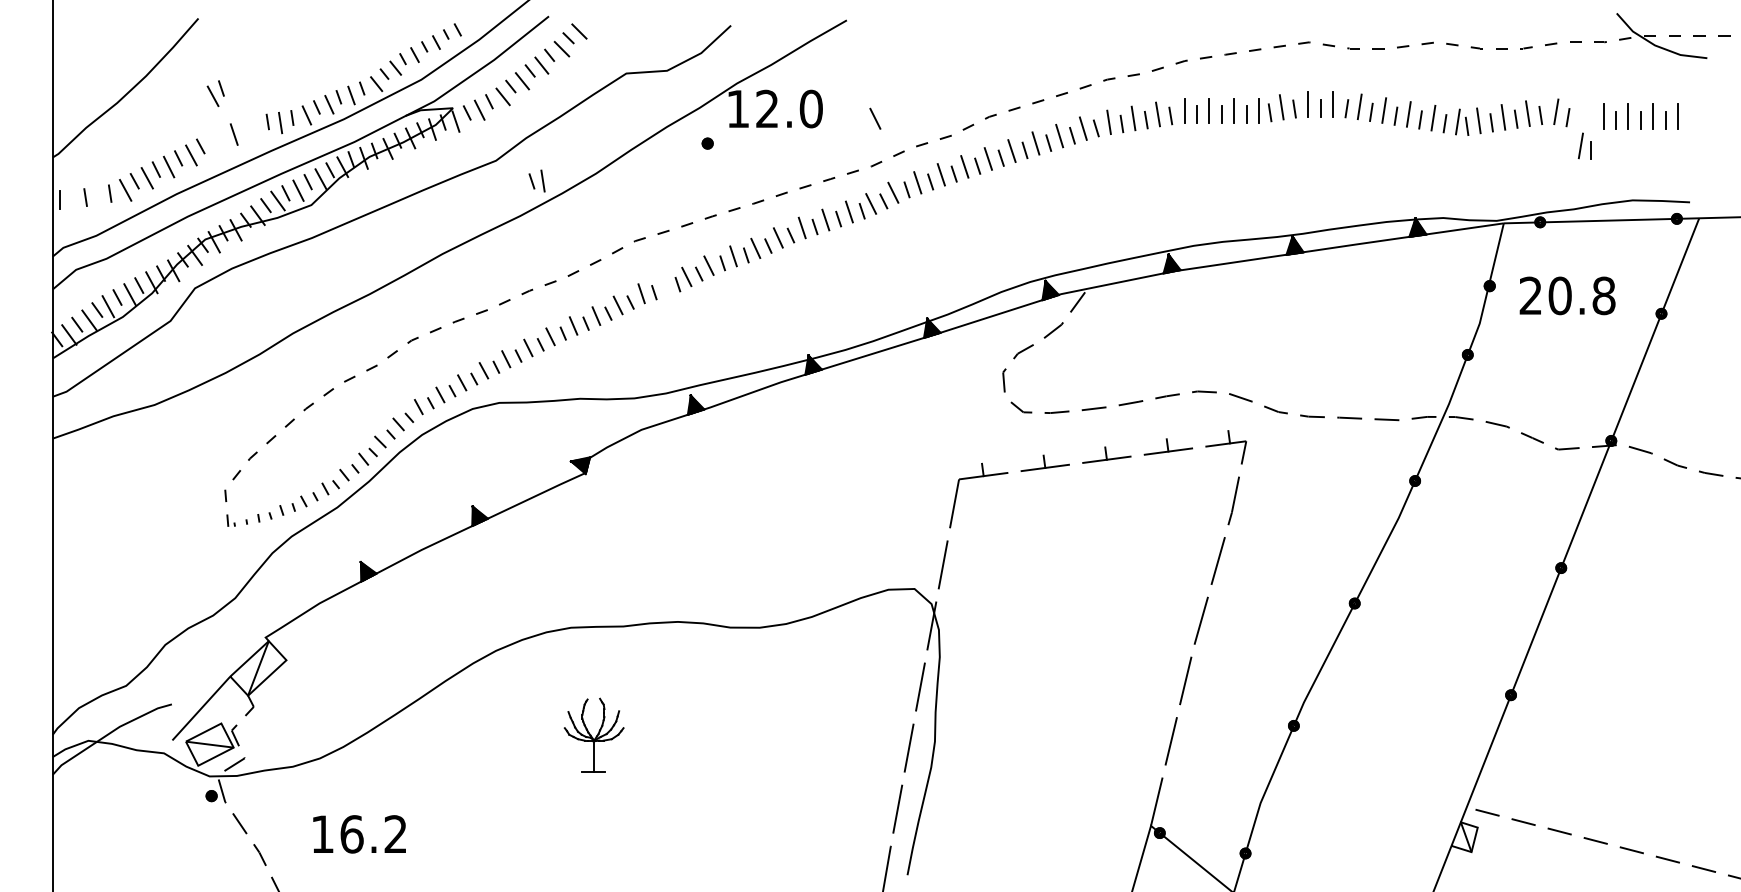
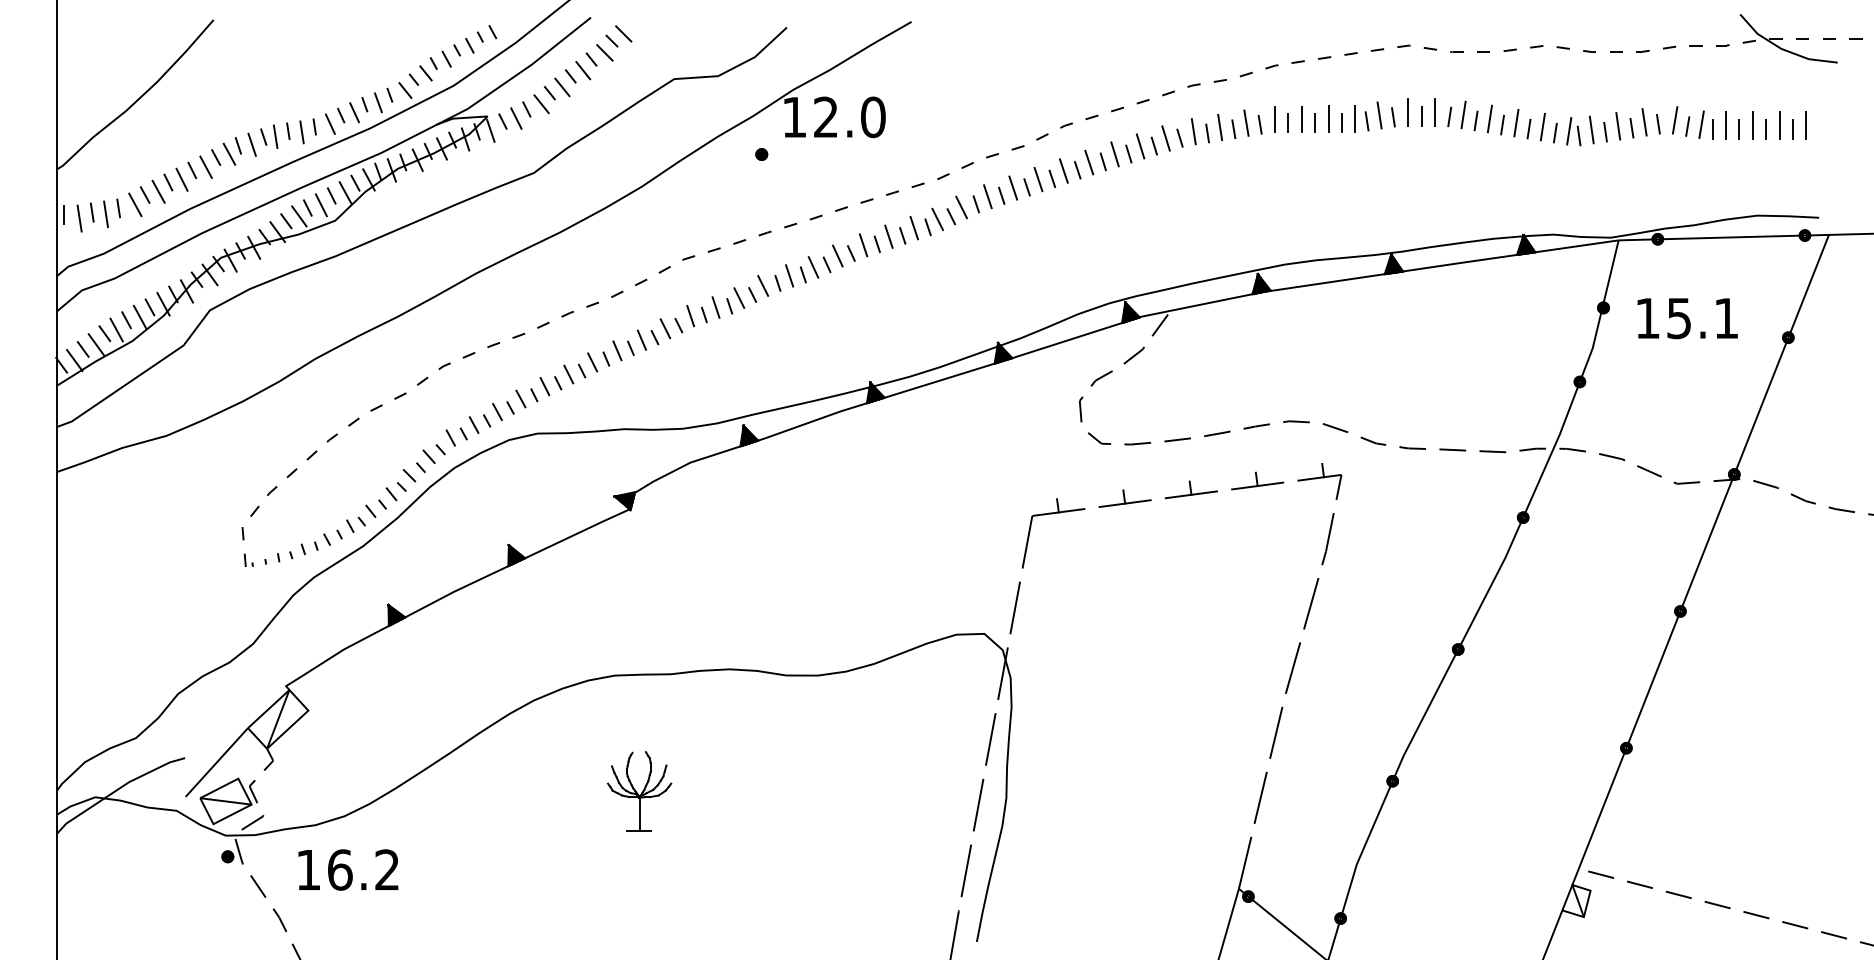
part: (215, 93) -> (232, 151), moved
line: (875, 118) -> (942, 127), removed
part: (1584, 145) -> (1705, 124), moved
part: (536, 180) -> (268, 136), moved
line: (98, 199) -> (106, 214), added
line: (73, 203) -> (79, 218), added
line: (665, 285) -> (716, 307), added
text: (1567, 295) -> (1687, 318), 20.8 -> 15.1
text: (359, 834) -> (348, 870), moved

